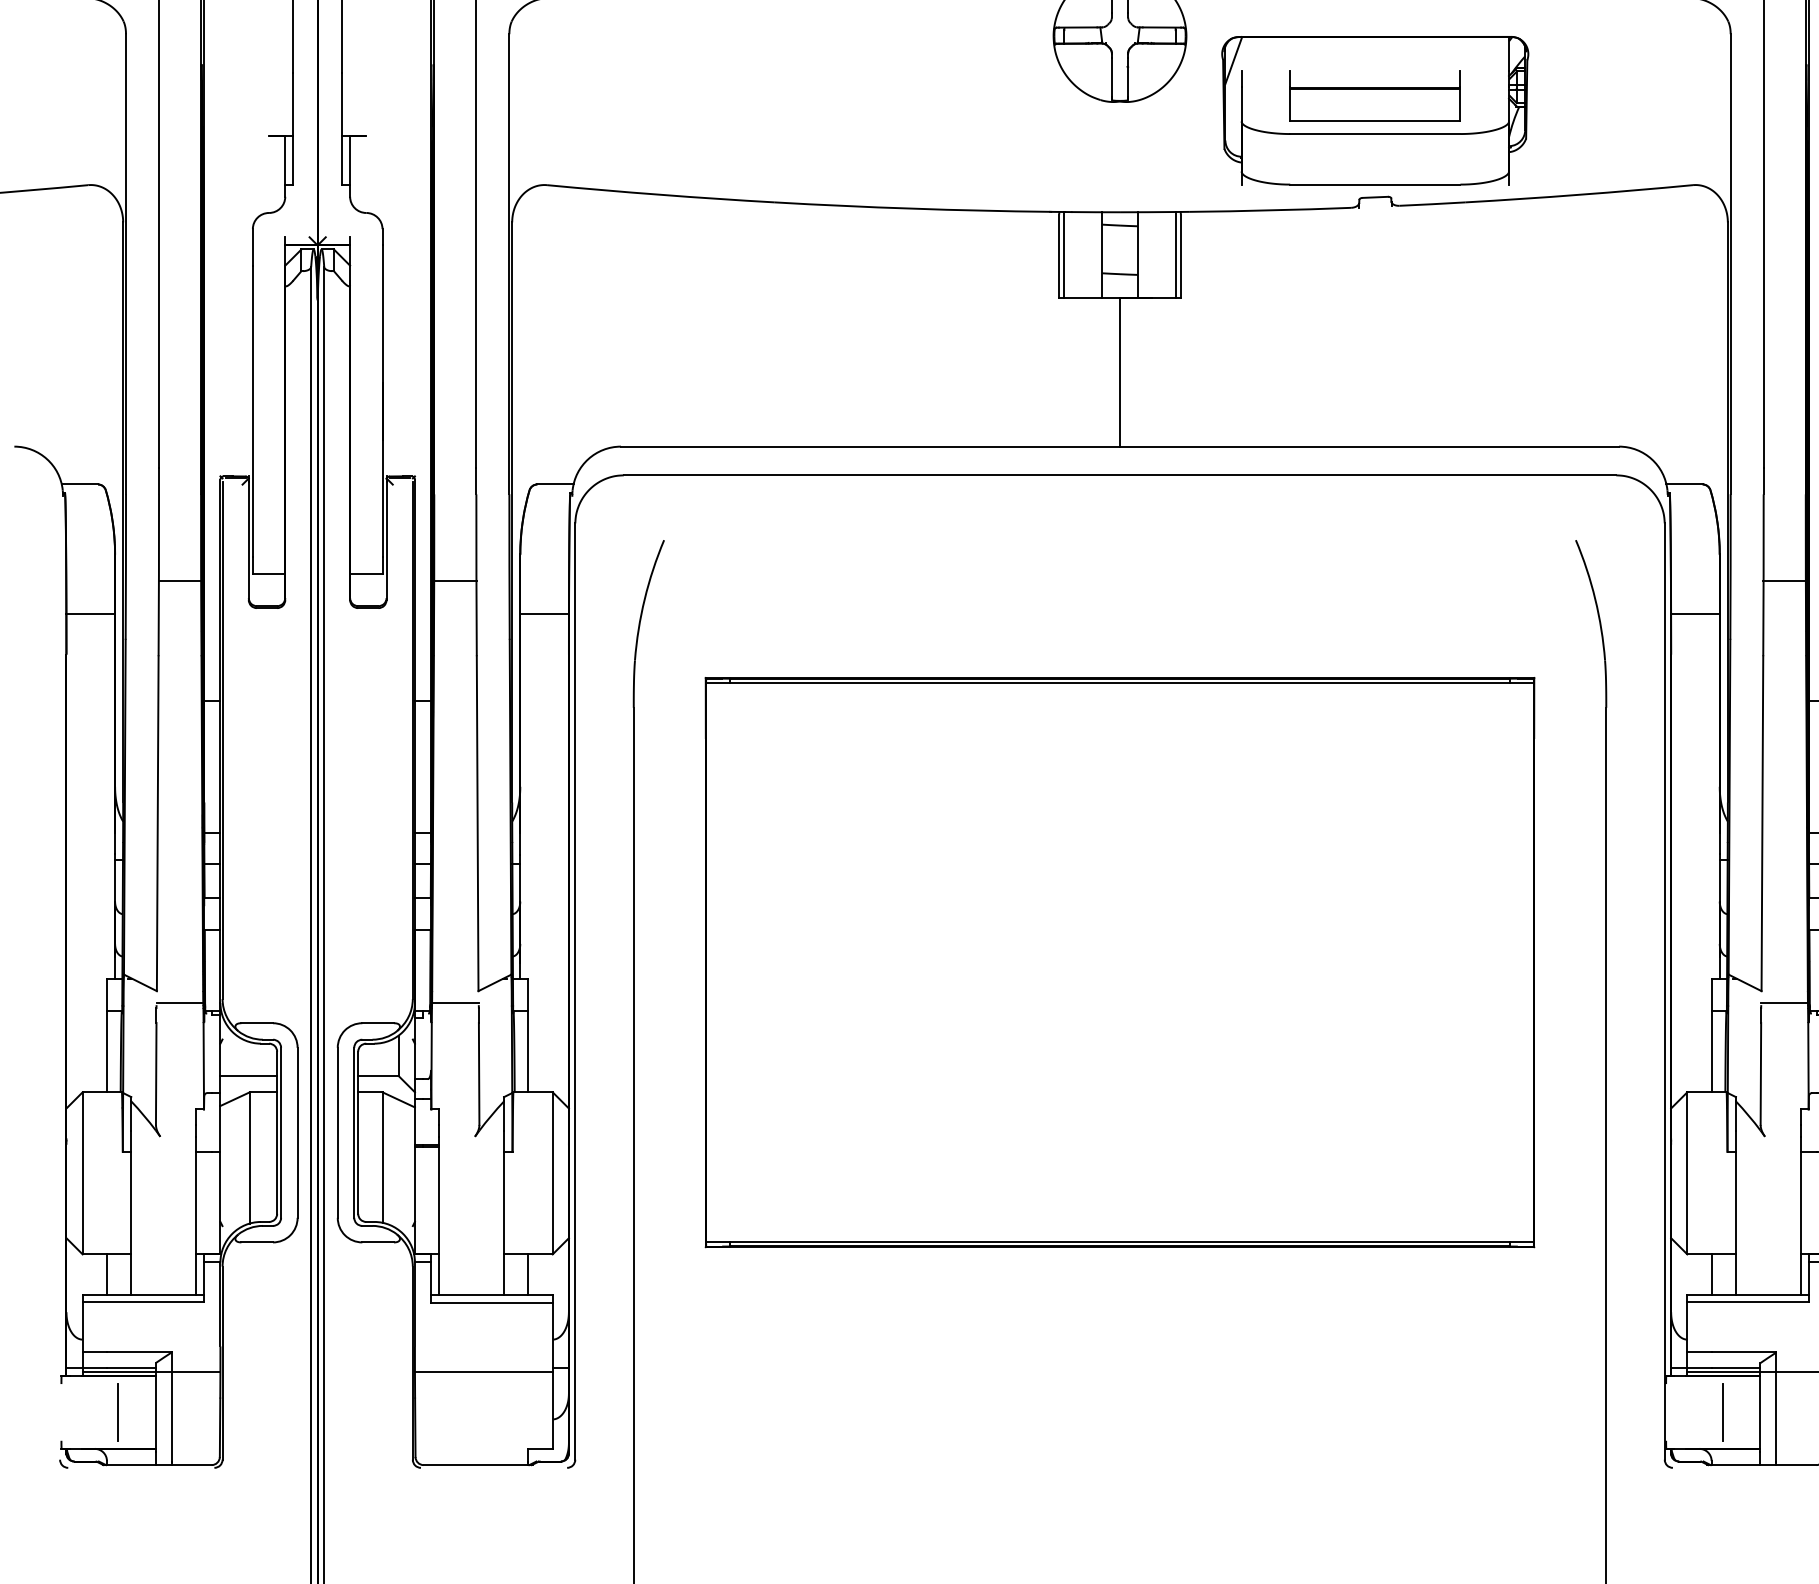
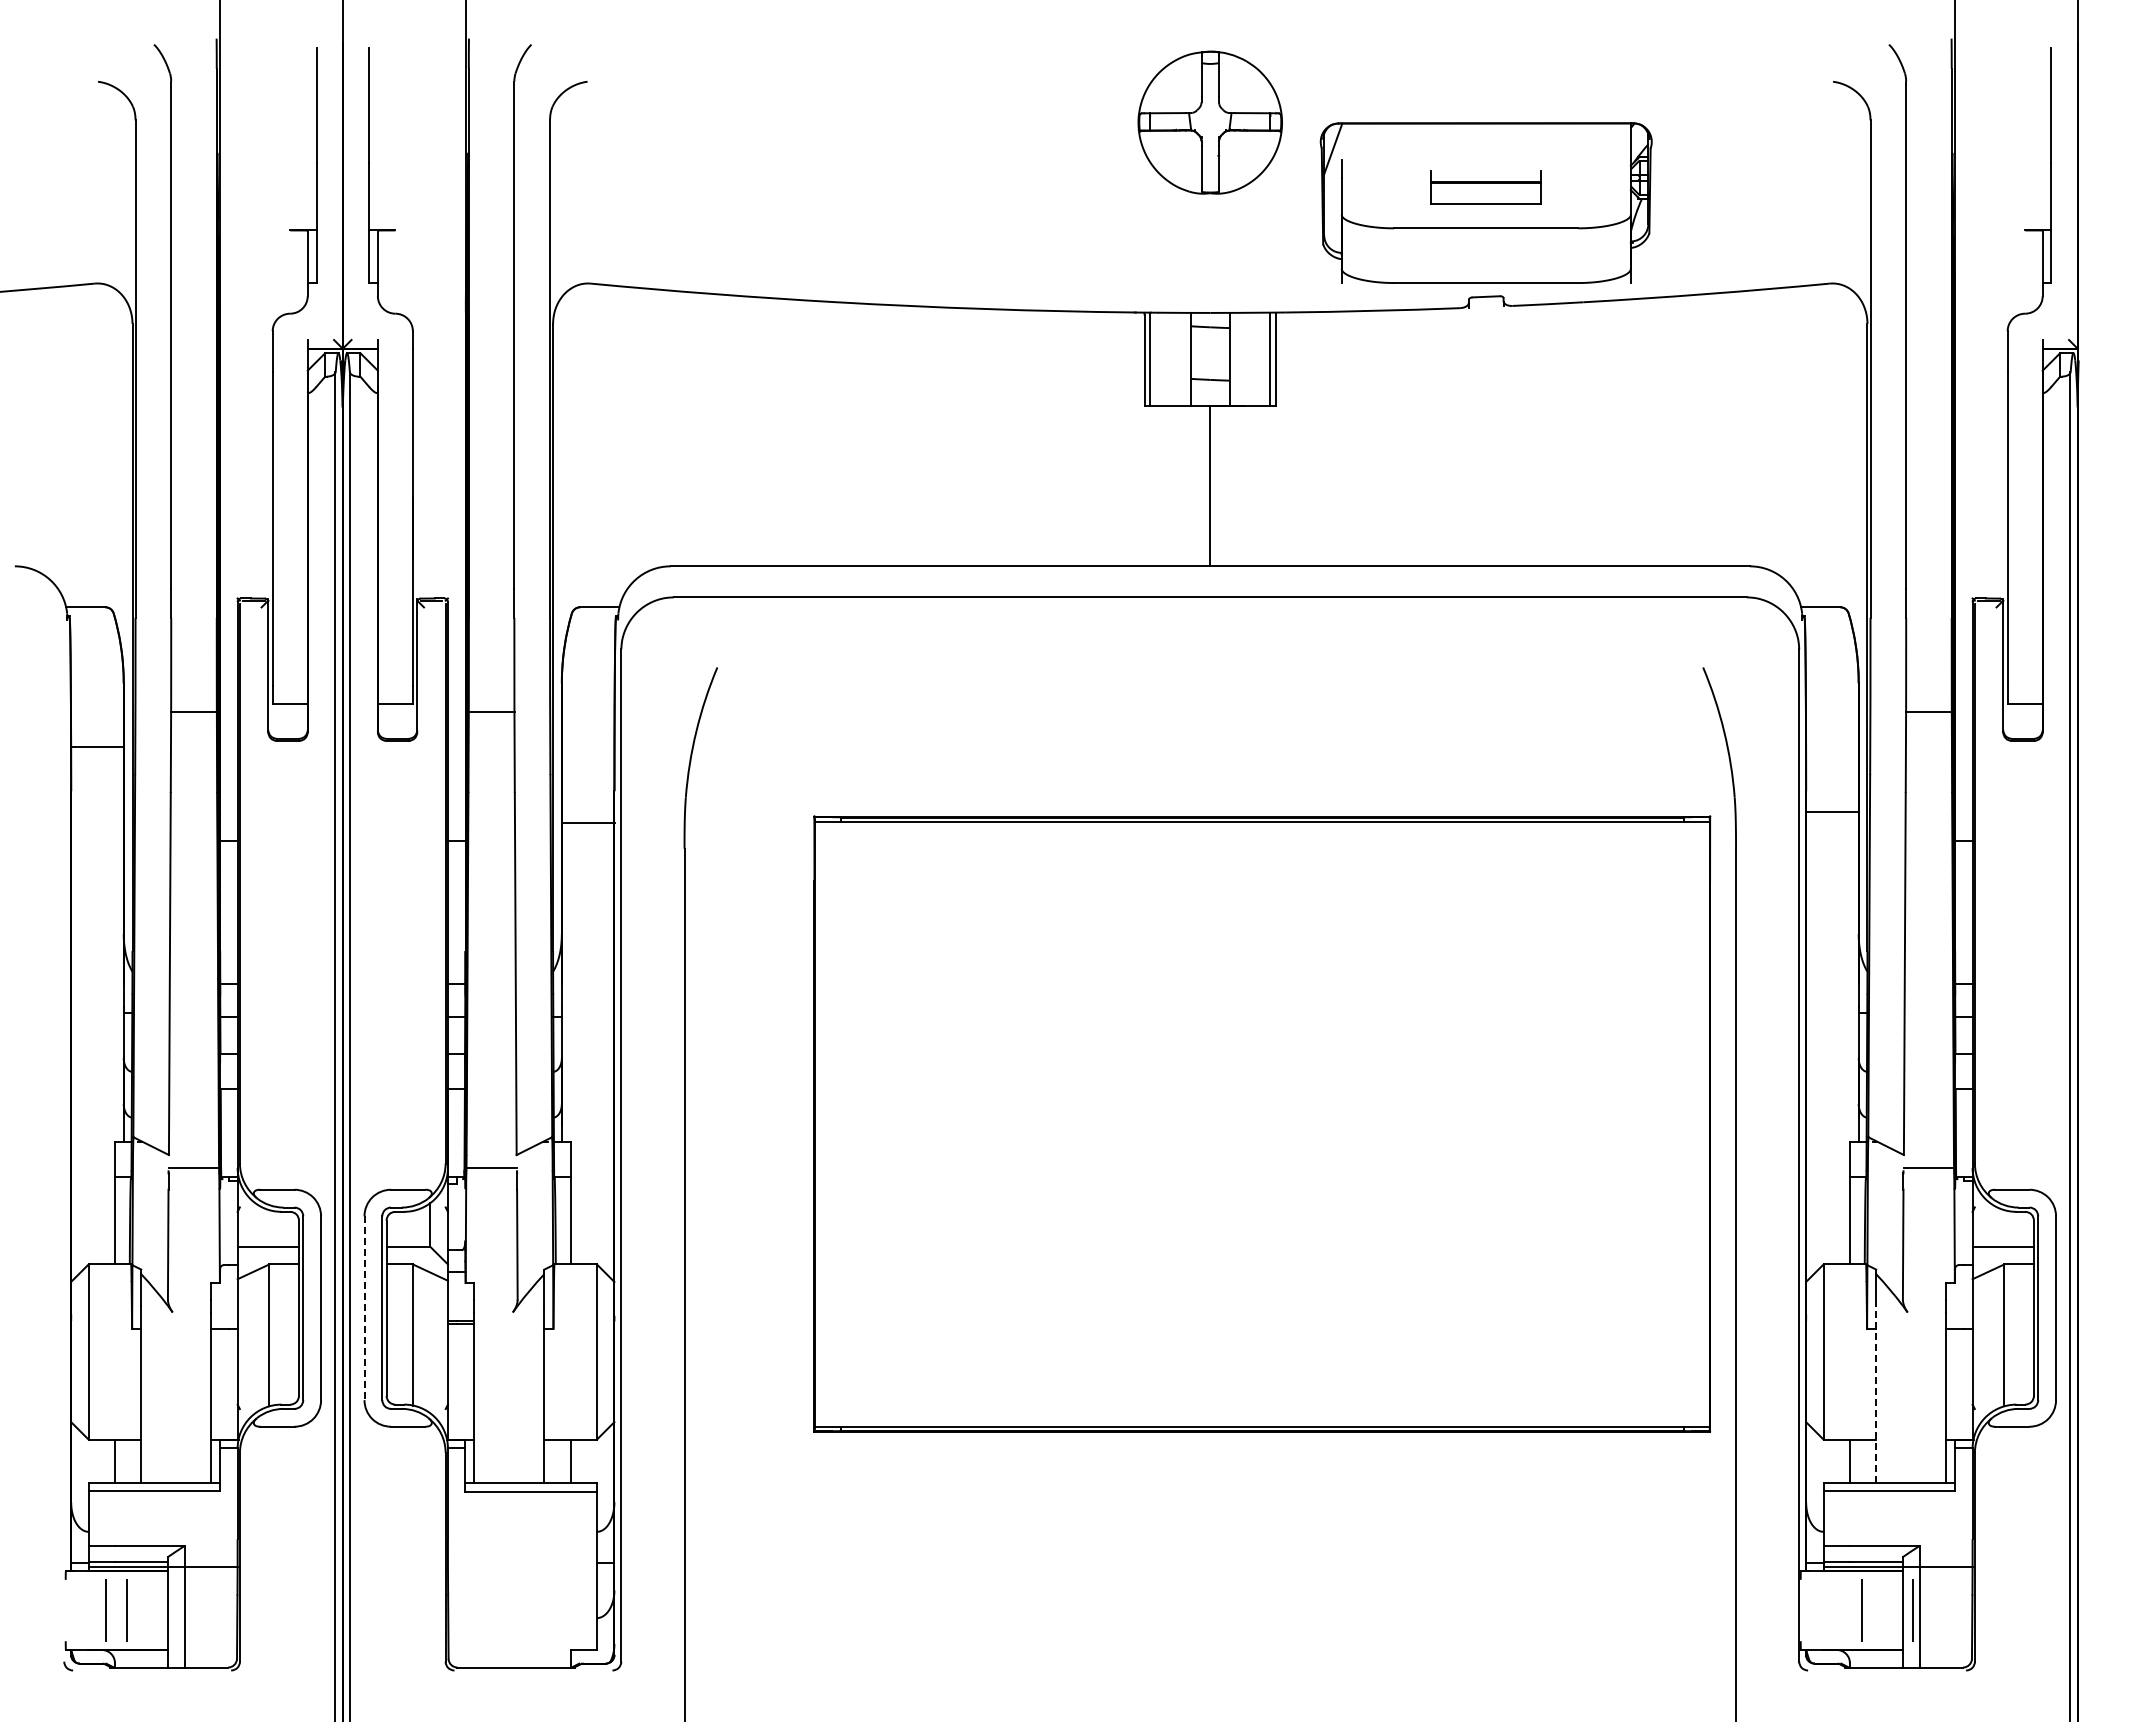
part: (1374, 96) -> (1485, 187), size x0.6
line: (544, 614) -> (587, 823), moved
line: (1695, 614) -> (1832, 812), moved
part: (1120, 961) -> (1262, 1123), moved
line: (337, 1133) -> (364, 1308), solid -> dashed
line: (1736, 1212) -> (1876, 1394), solid -> dashed
line: (482, 1371) -> (521, 1566), removed
line: (98, 1412) -> (105, 1610), added
line: (1769, 1412) -> (1912, 1610), added

